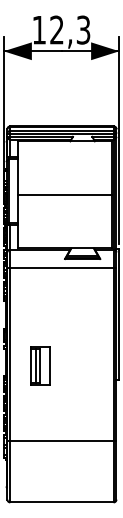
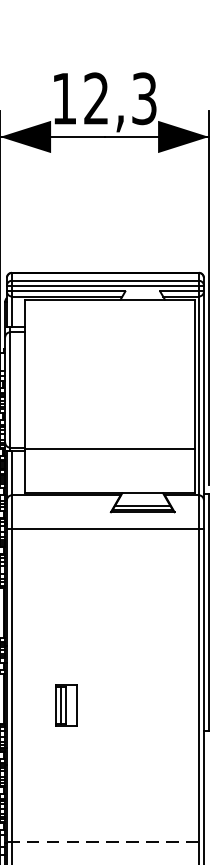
line: (64, 194) -> (110, 448), moved
part: (40, 365) -> (66, 704), size x0.6
line: (61, 441) -> (104, 841), solid -> dashed

